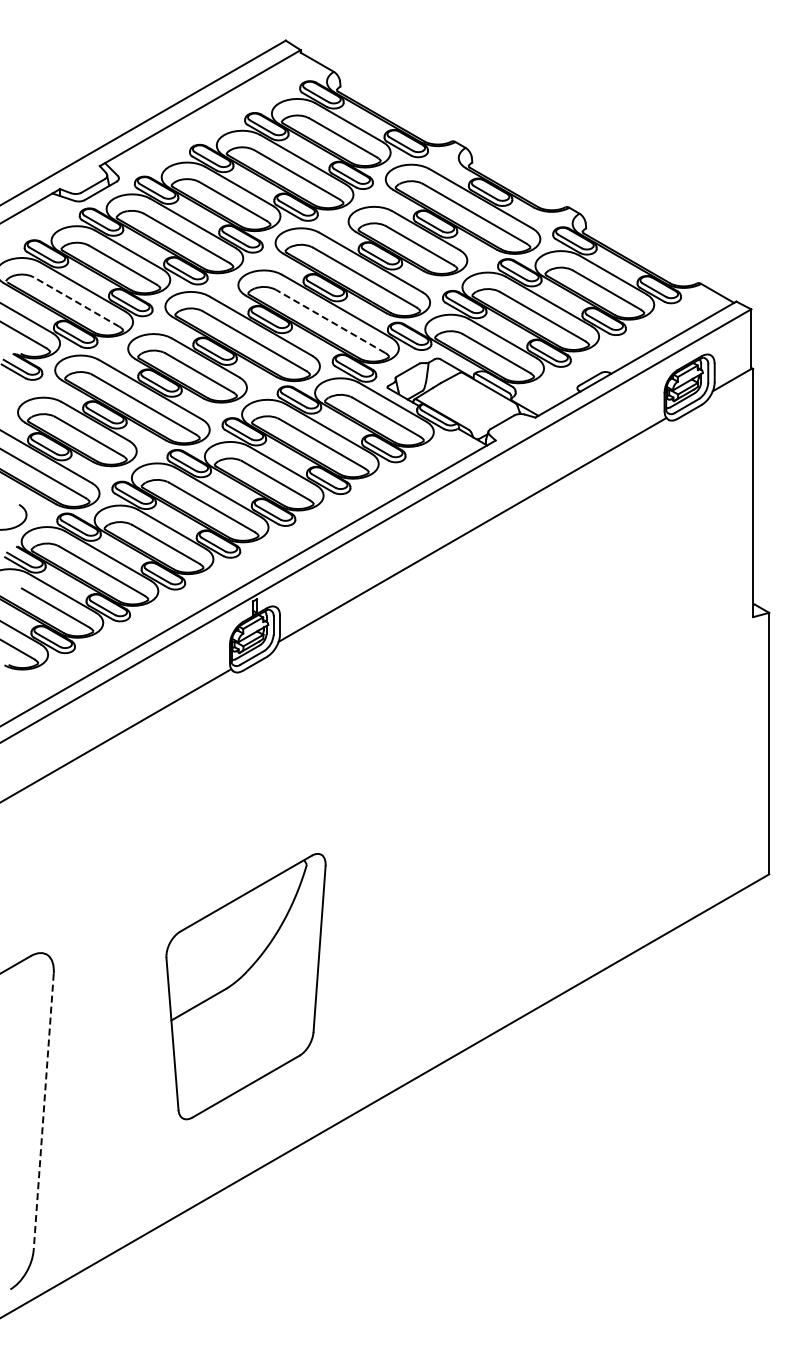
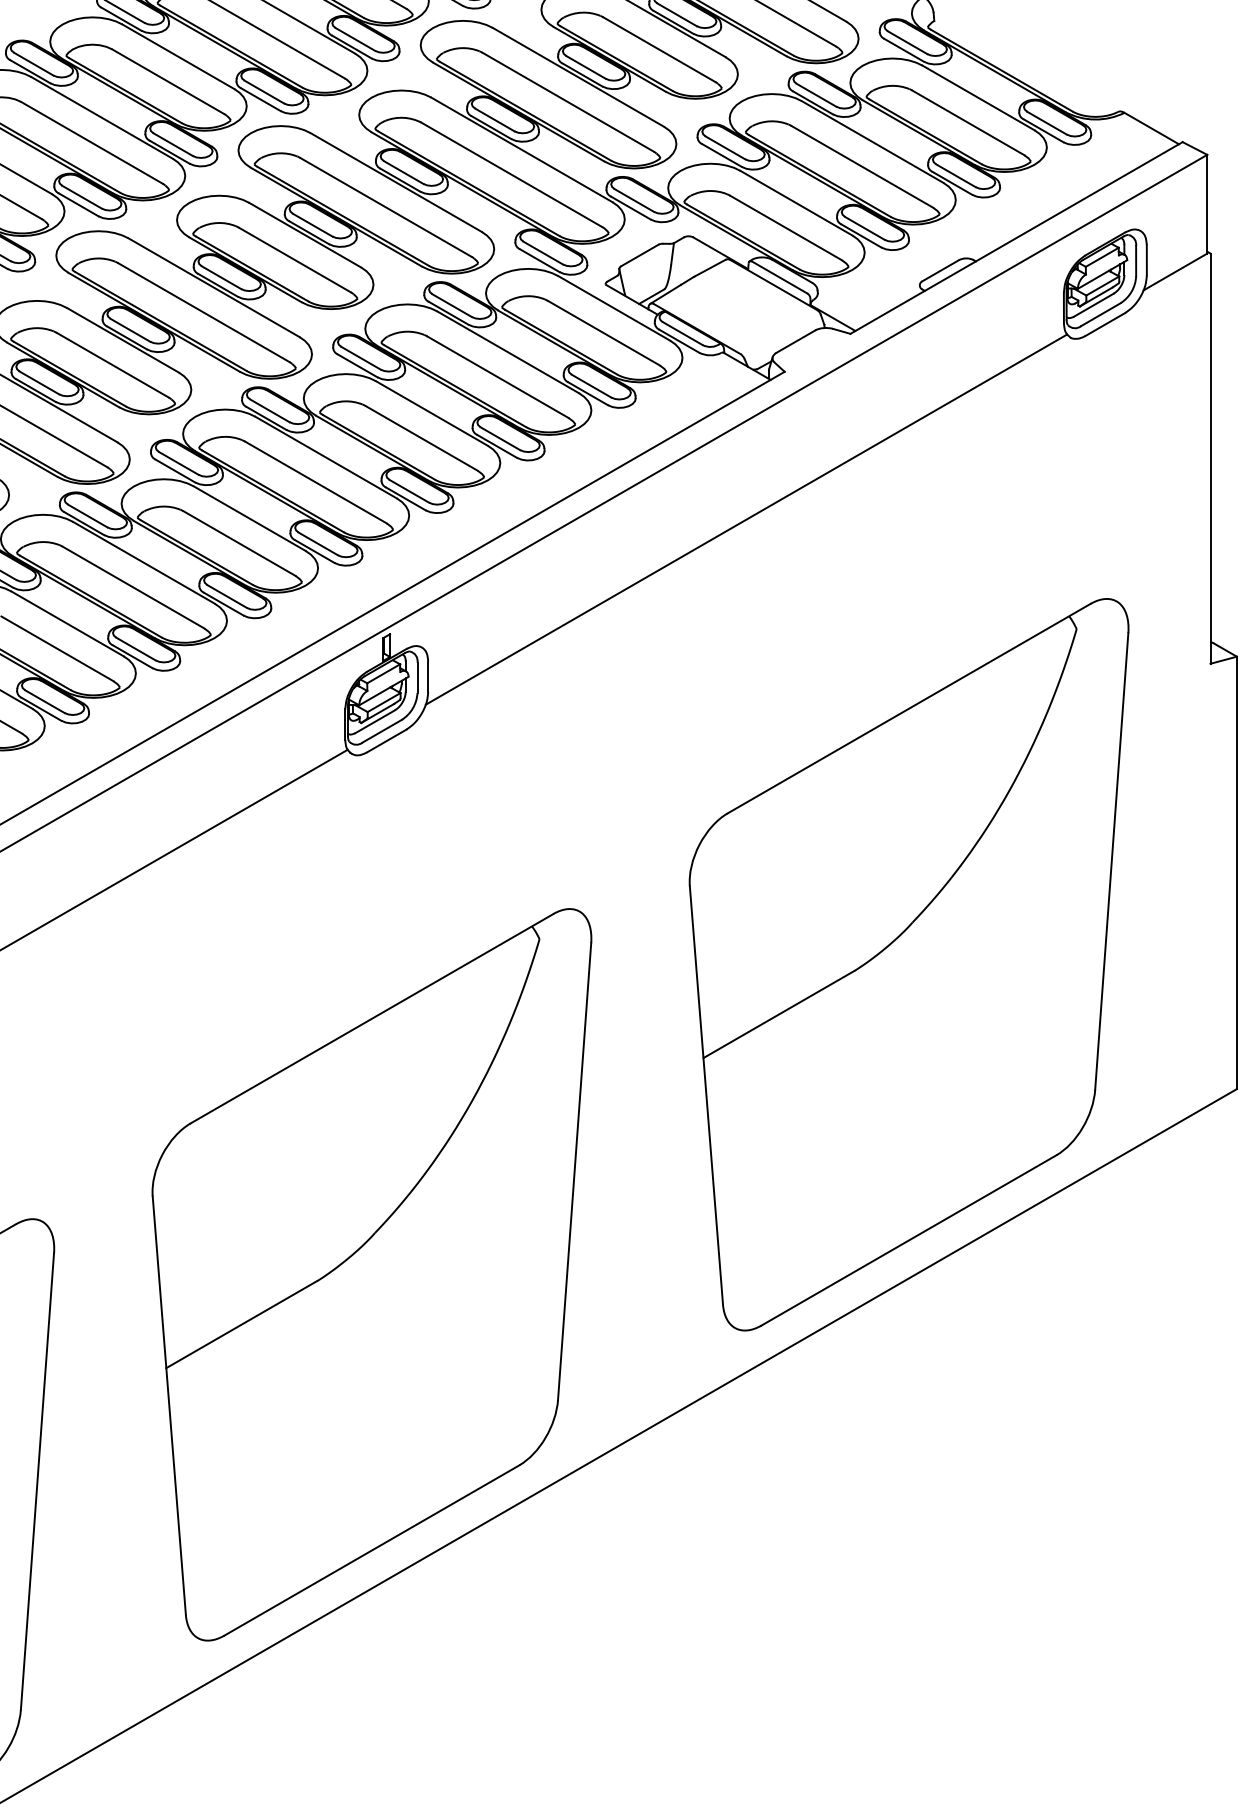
line: (76, 301) -> (91, 141), dashed -> solid
line: (330, 321) -> (511, 174), dashed -> solid
part: (570, 799) -> (908, 965), added
part: (245, 986) -> (371, 1274), size x1.67
line: (43, 1112) -> (37, 1482), dashed -> solid

